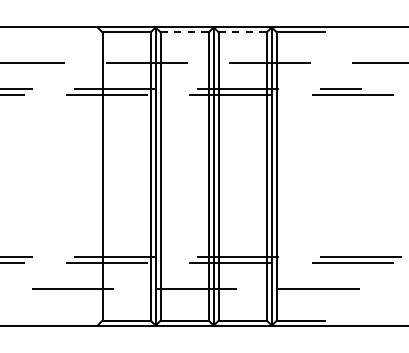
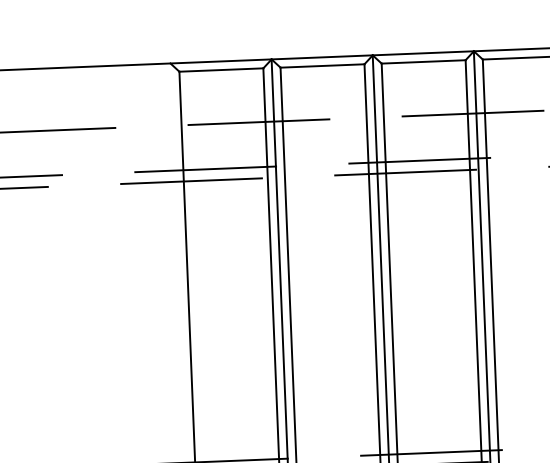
line: (185, 32) -> (323, 66), dashed -> solid
line: (243, 32) -> (424, 62), dashed -> solid

